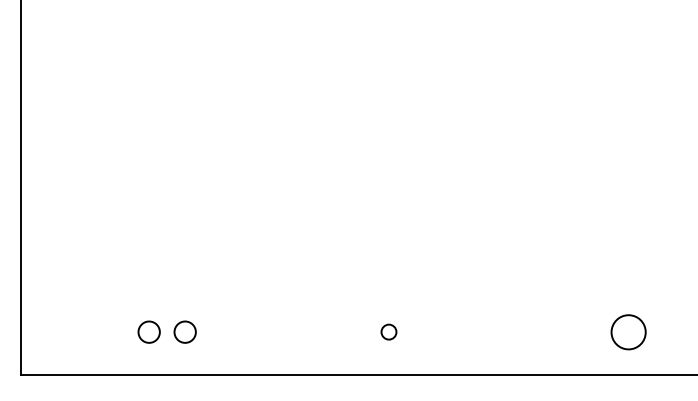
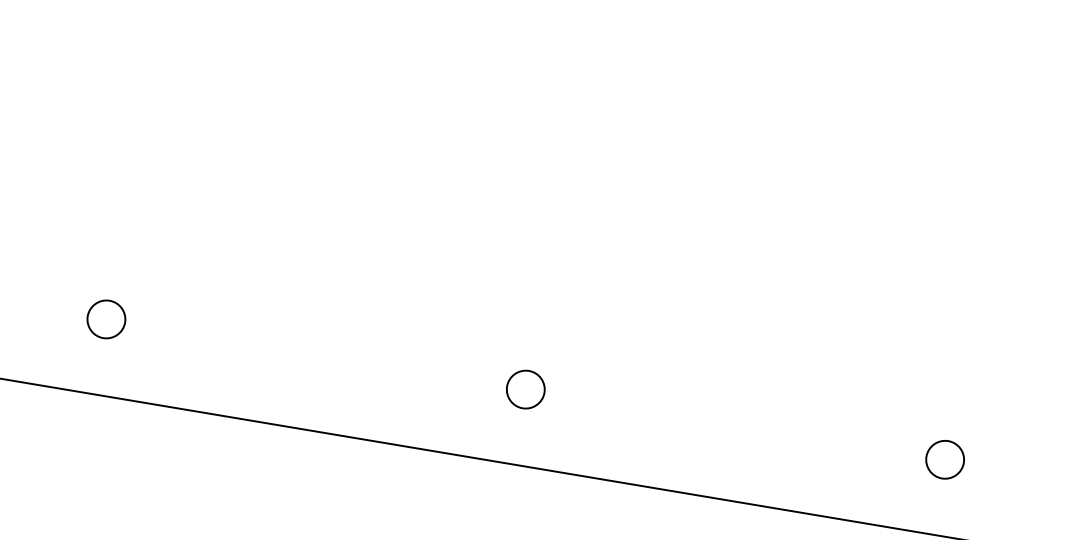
circle: (184, 331) -> (168, 328), removed
circle: (388, 331) -> (525, 388), size x1.43
circle: (628, 331) -> (944, 458), size x0.62

